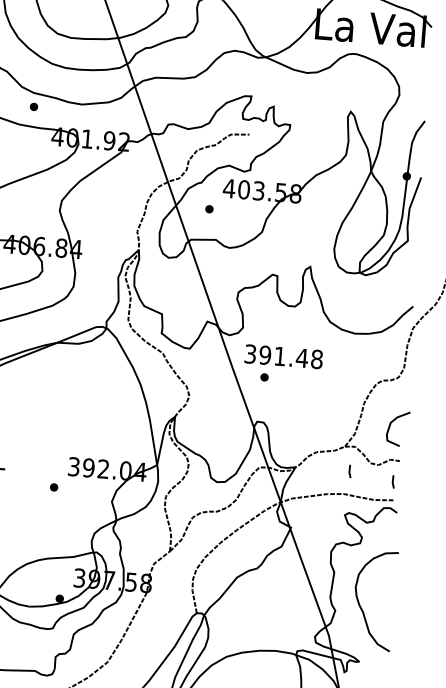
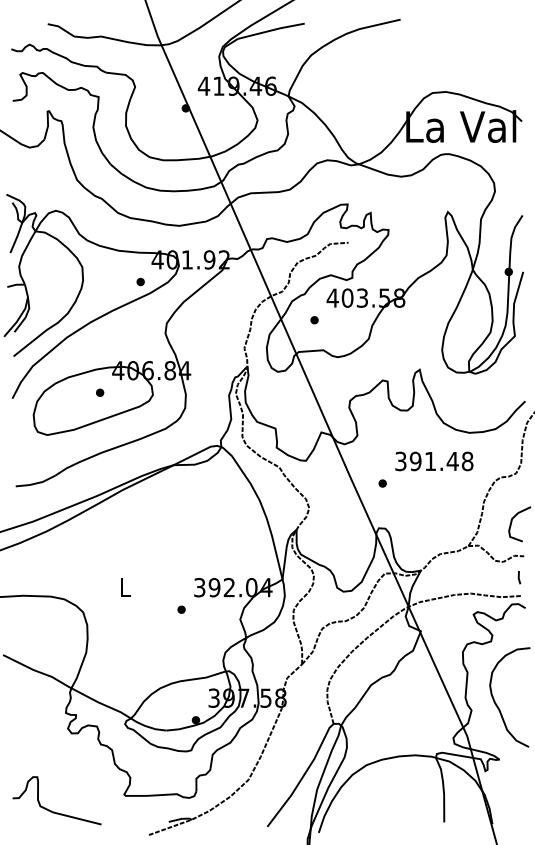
part: (33, 106) -> (140, 281), moved
text: (284, 356) -> (434, 461), moved
line: (350, 471) -> (475, 570), removed

